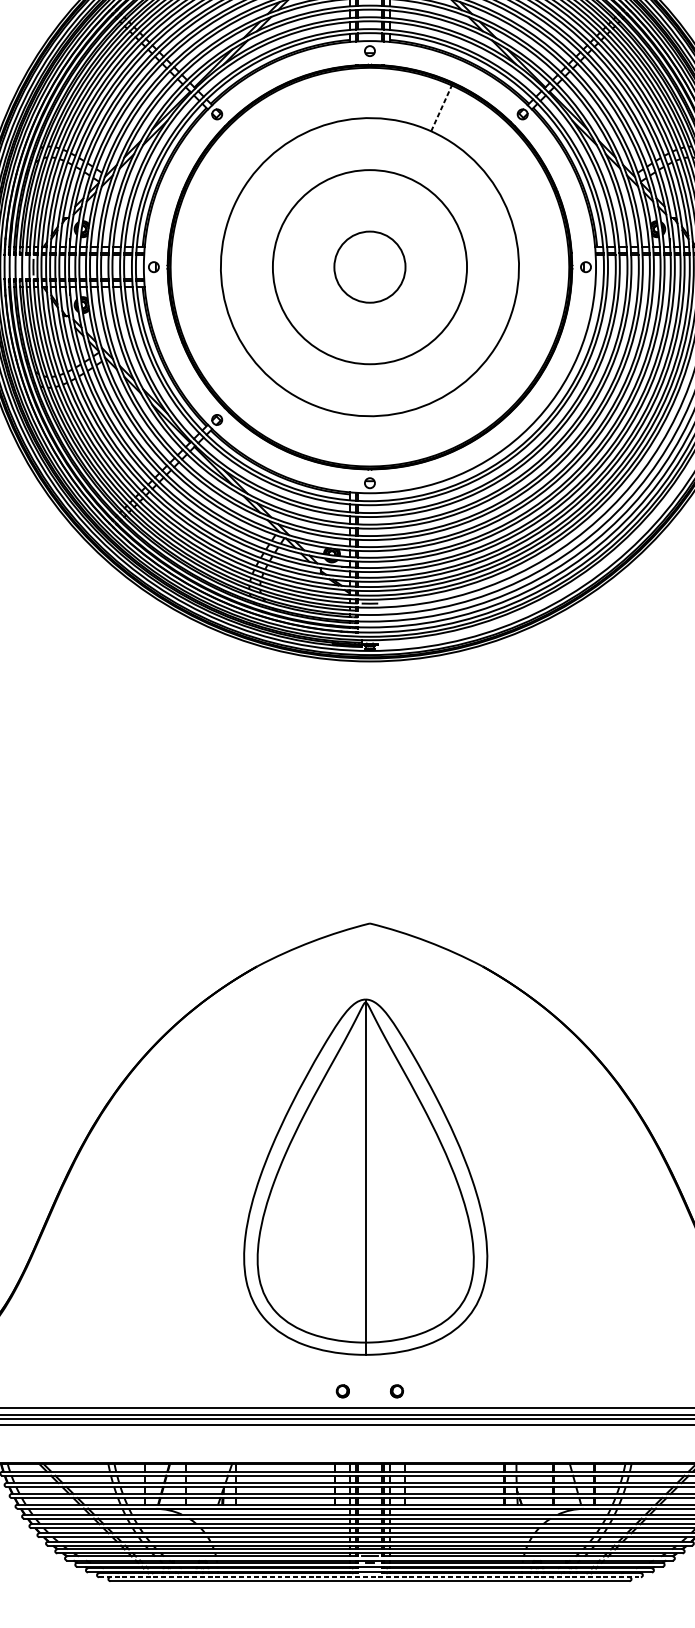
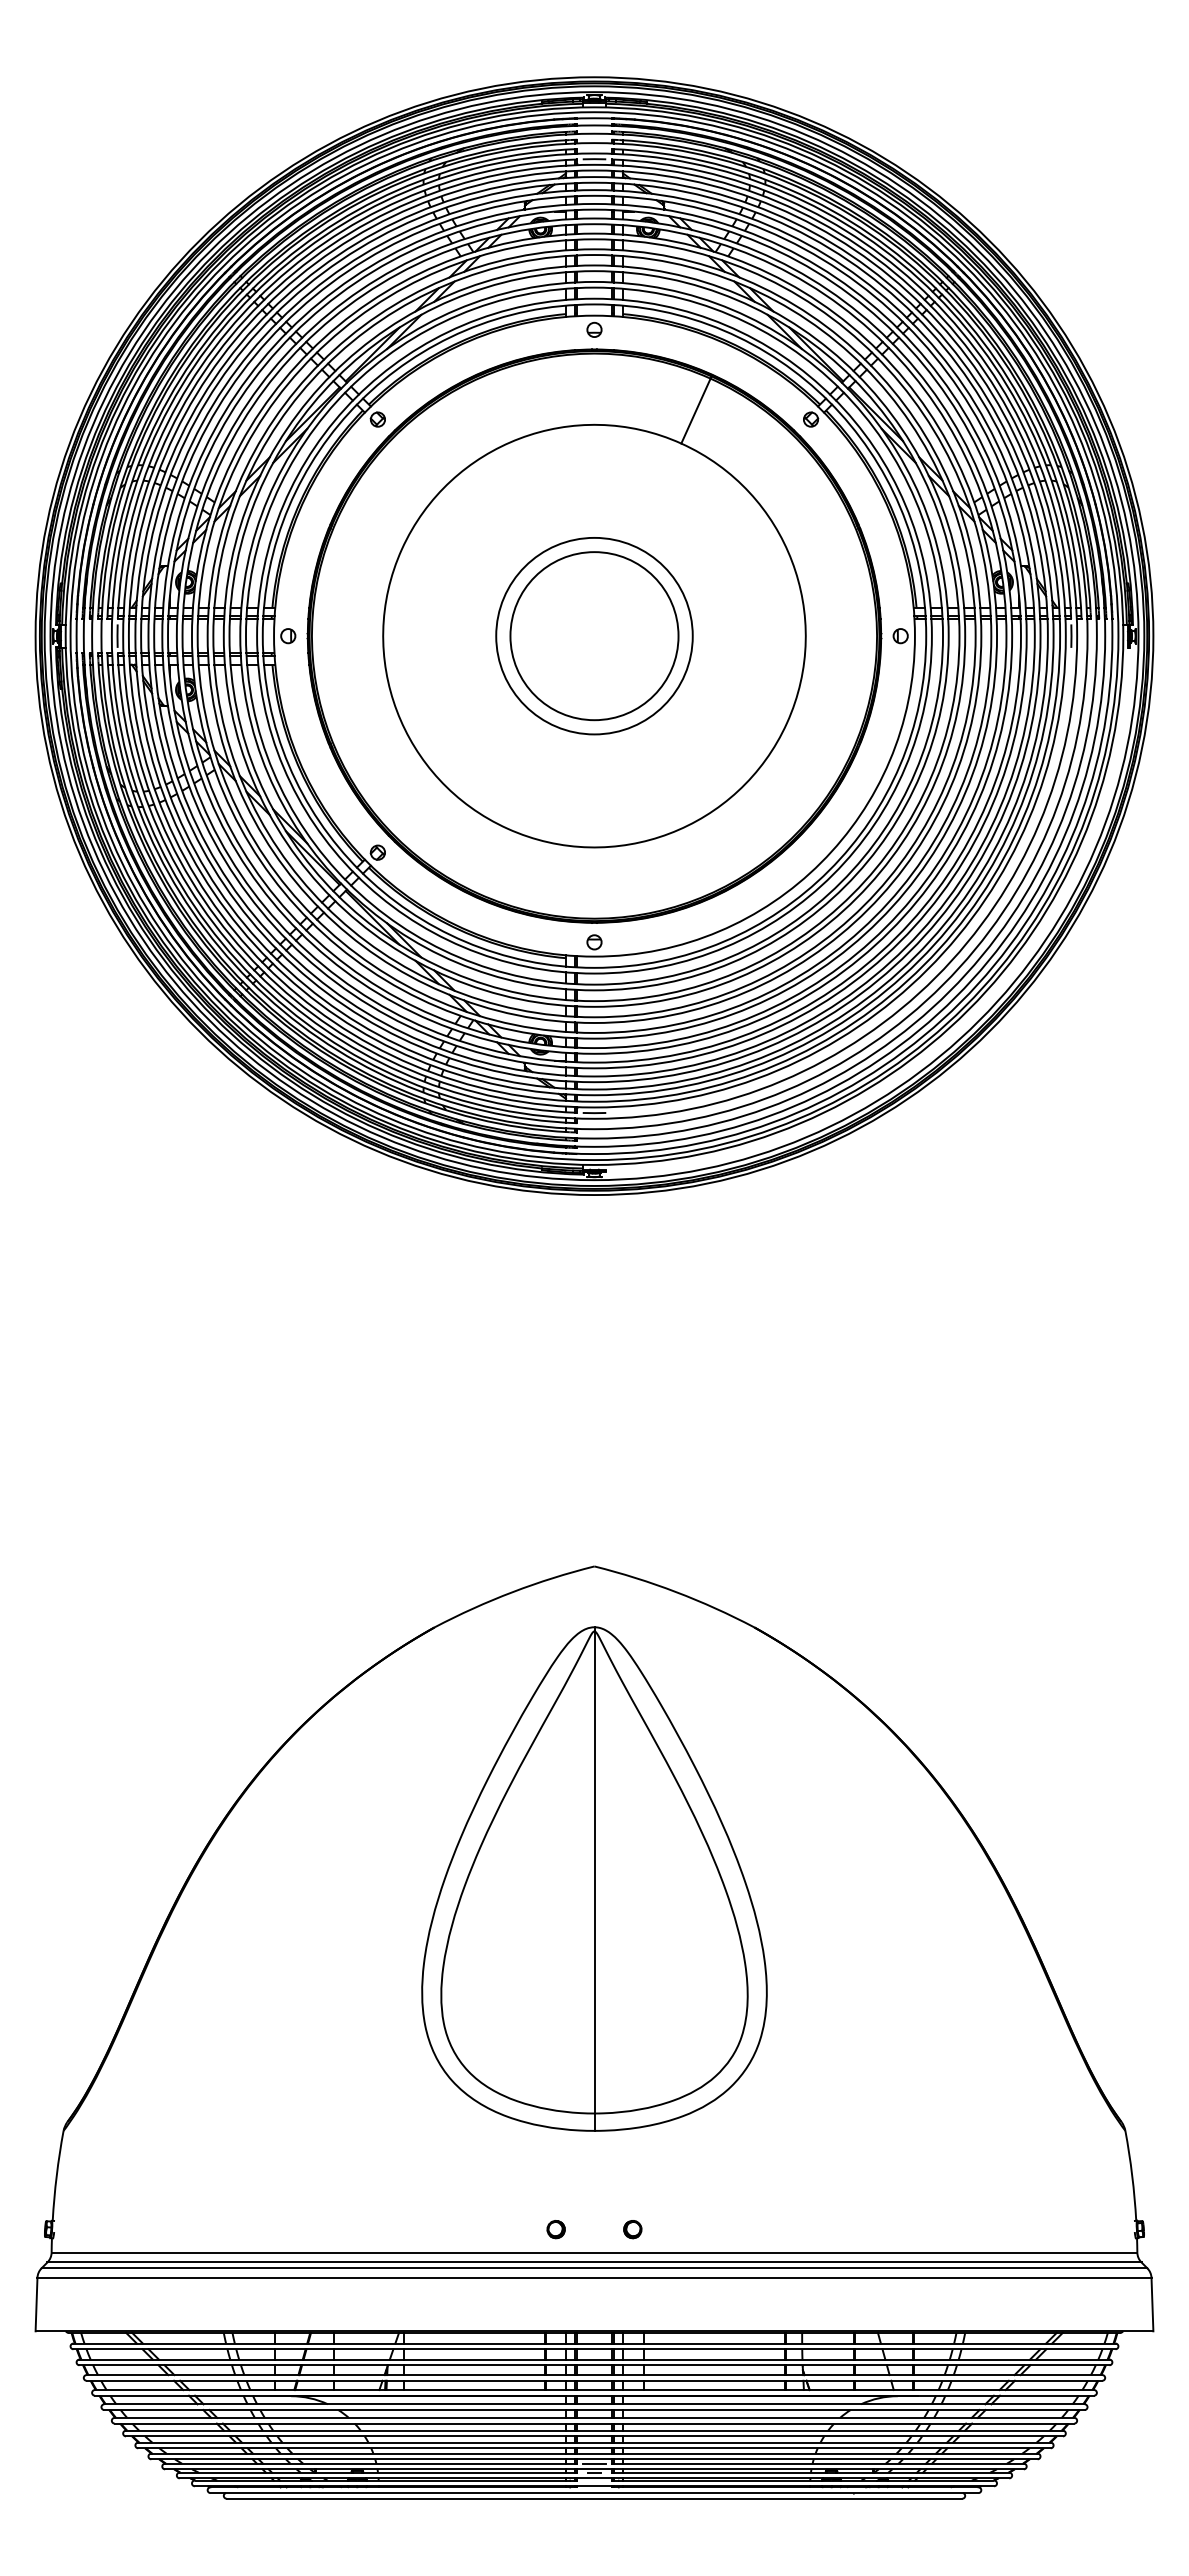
line: (441, 108) -> (695, 411), dashed -> solid
circle: (369, 266) -> (594, 635), size x0.71
circle: (369, 267) -> (594, 636), size x1.67
part: (365, 1176) -> (594, 1878), moved
line: (369, 1577) -> (594, 2493), dashed -> solid

